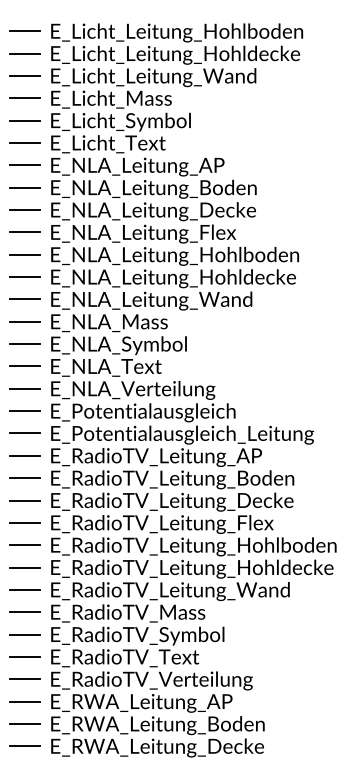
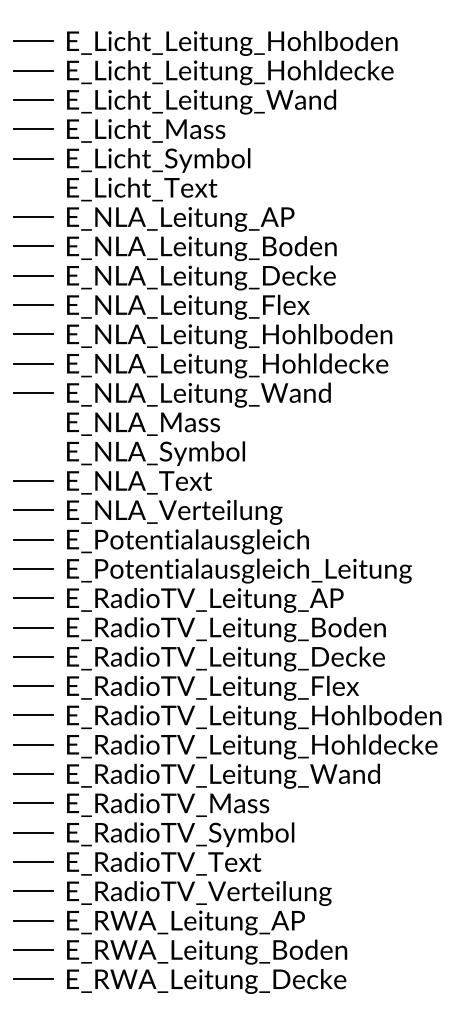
line: (25, 142) -> (33, 187), removed
line: (25, 321) -> (33, 421), removed
line: (25, 344) -> (33, 452), removed

